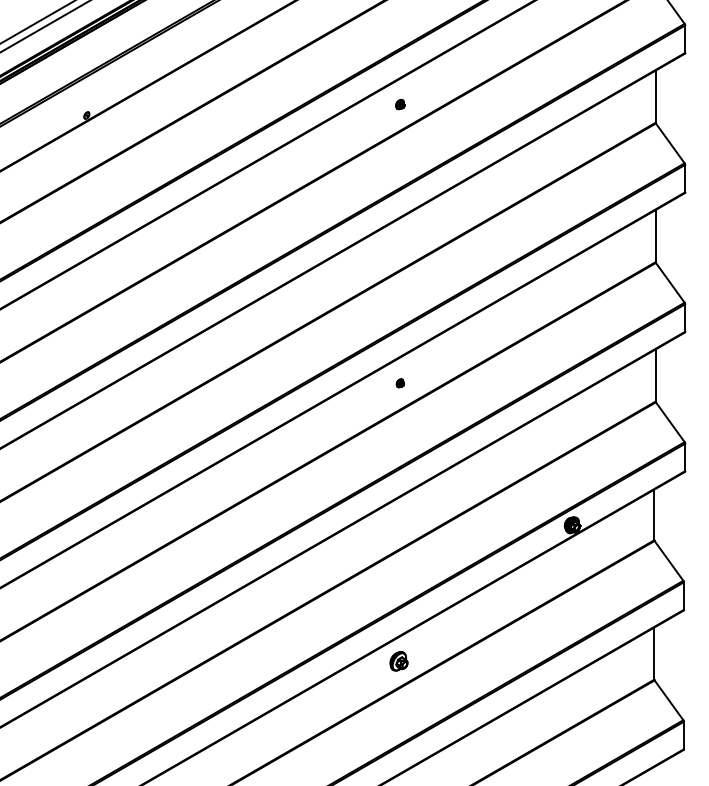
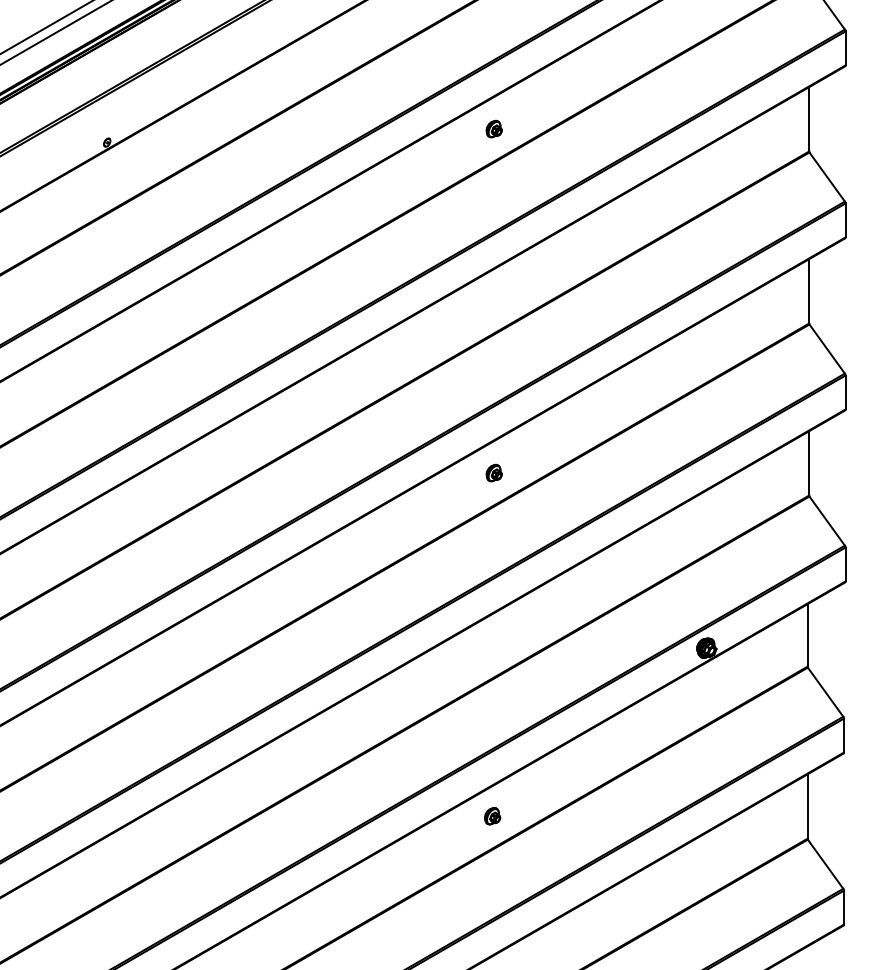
part: (399, 104) -> (493, 128), size x1.43
part: (399, 382) -> (493, 472), size x1.67
part: (399, 661) -> (492, 816), size x0.71

